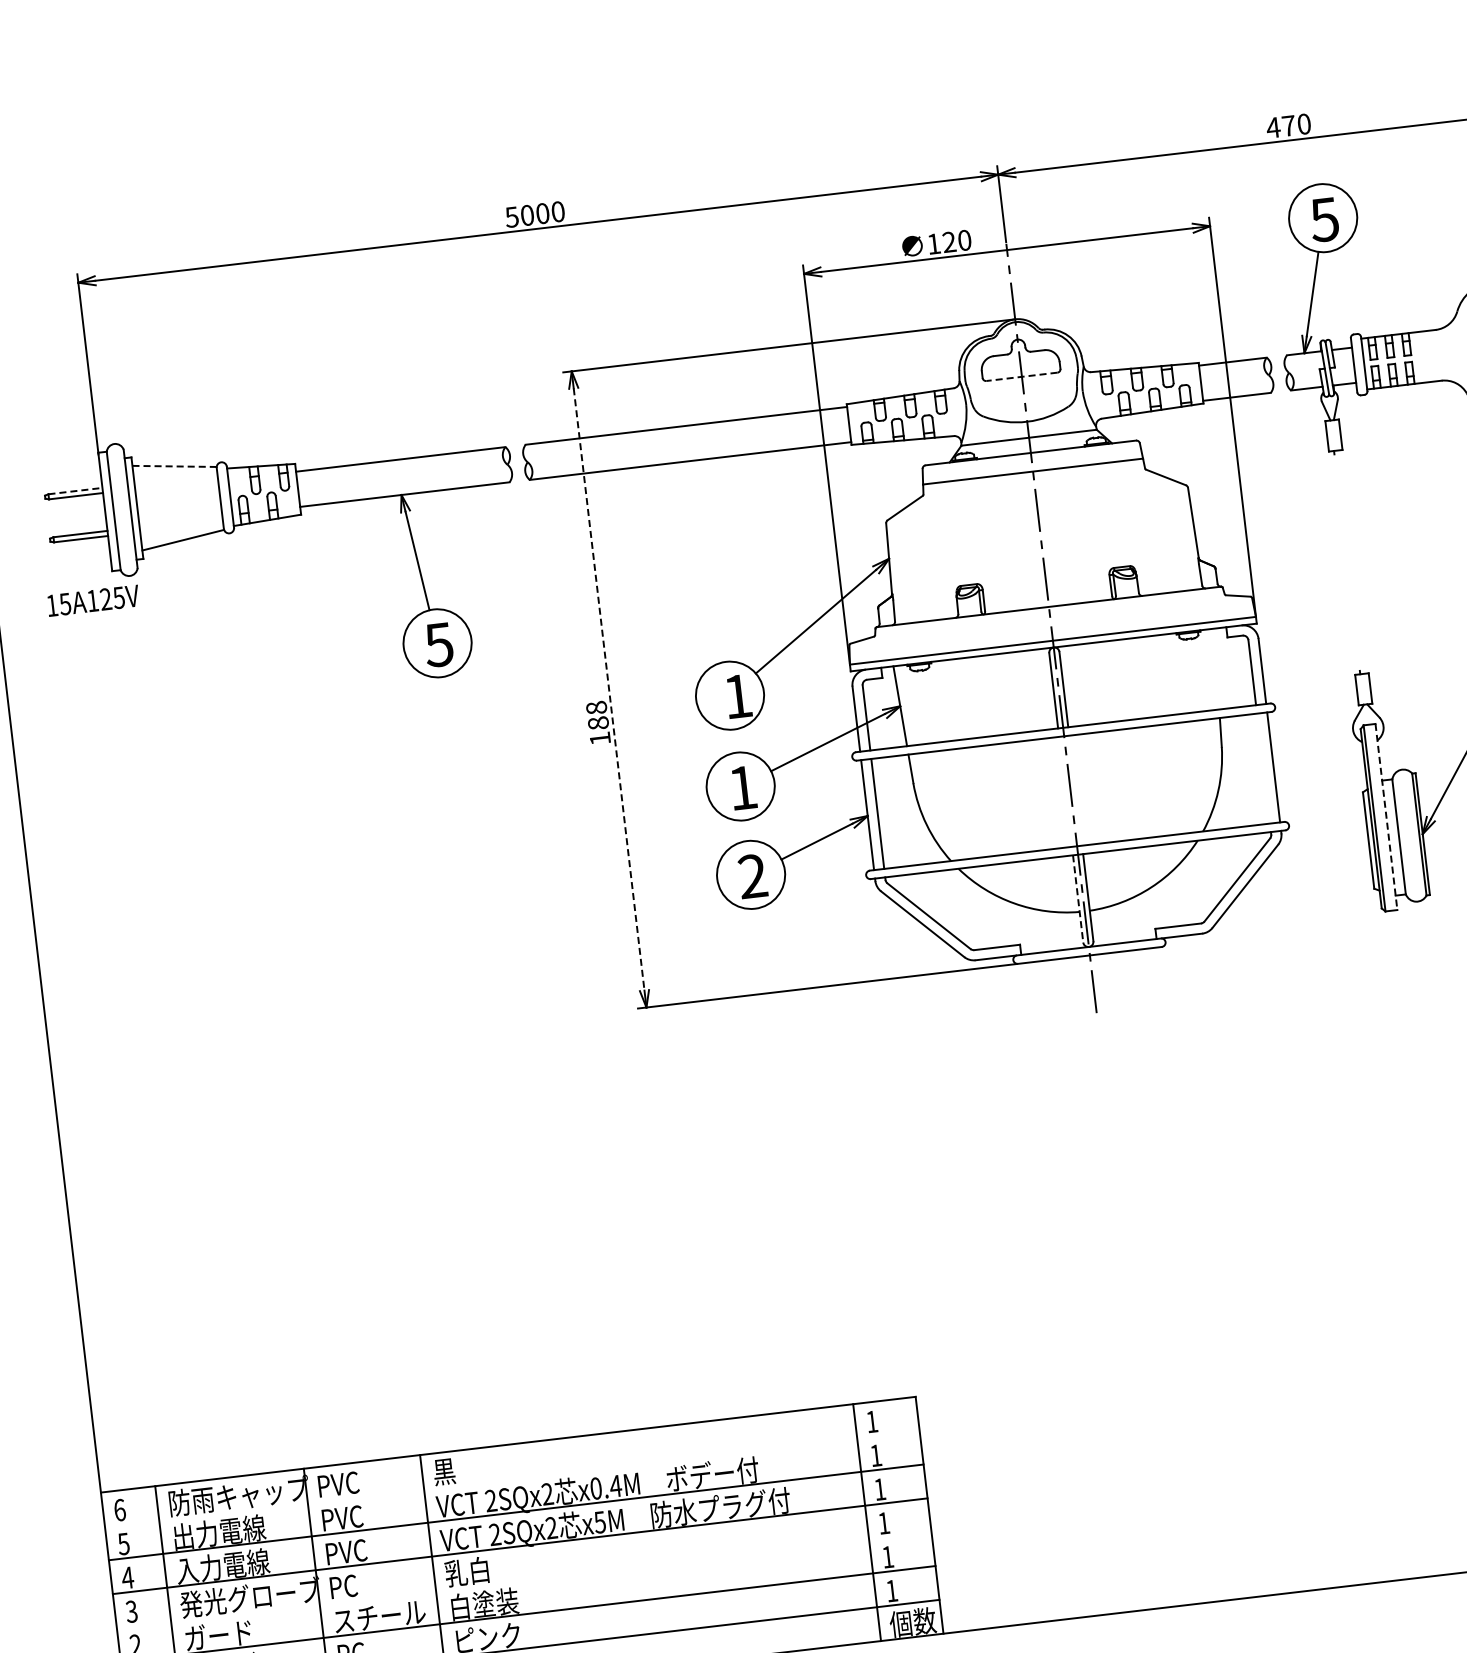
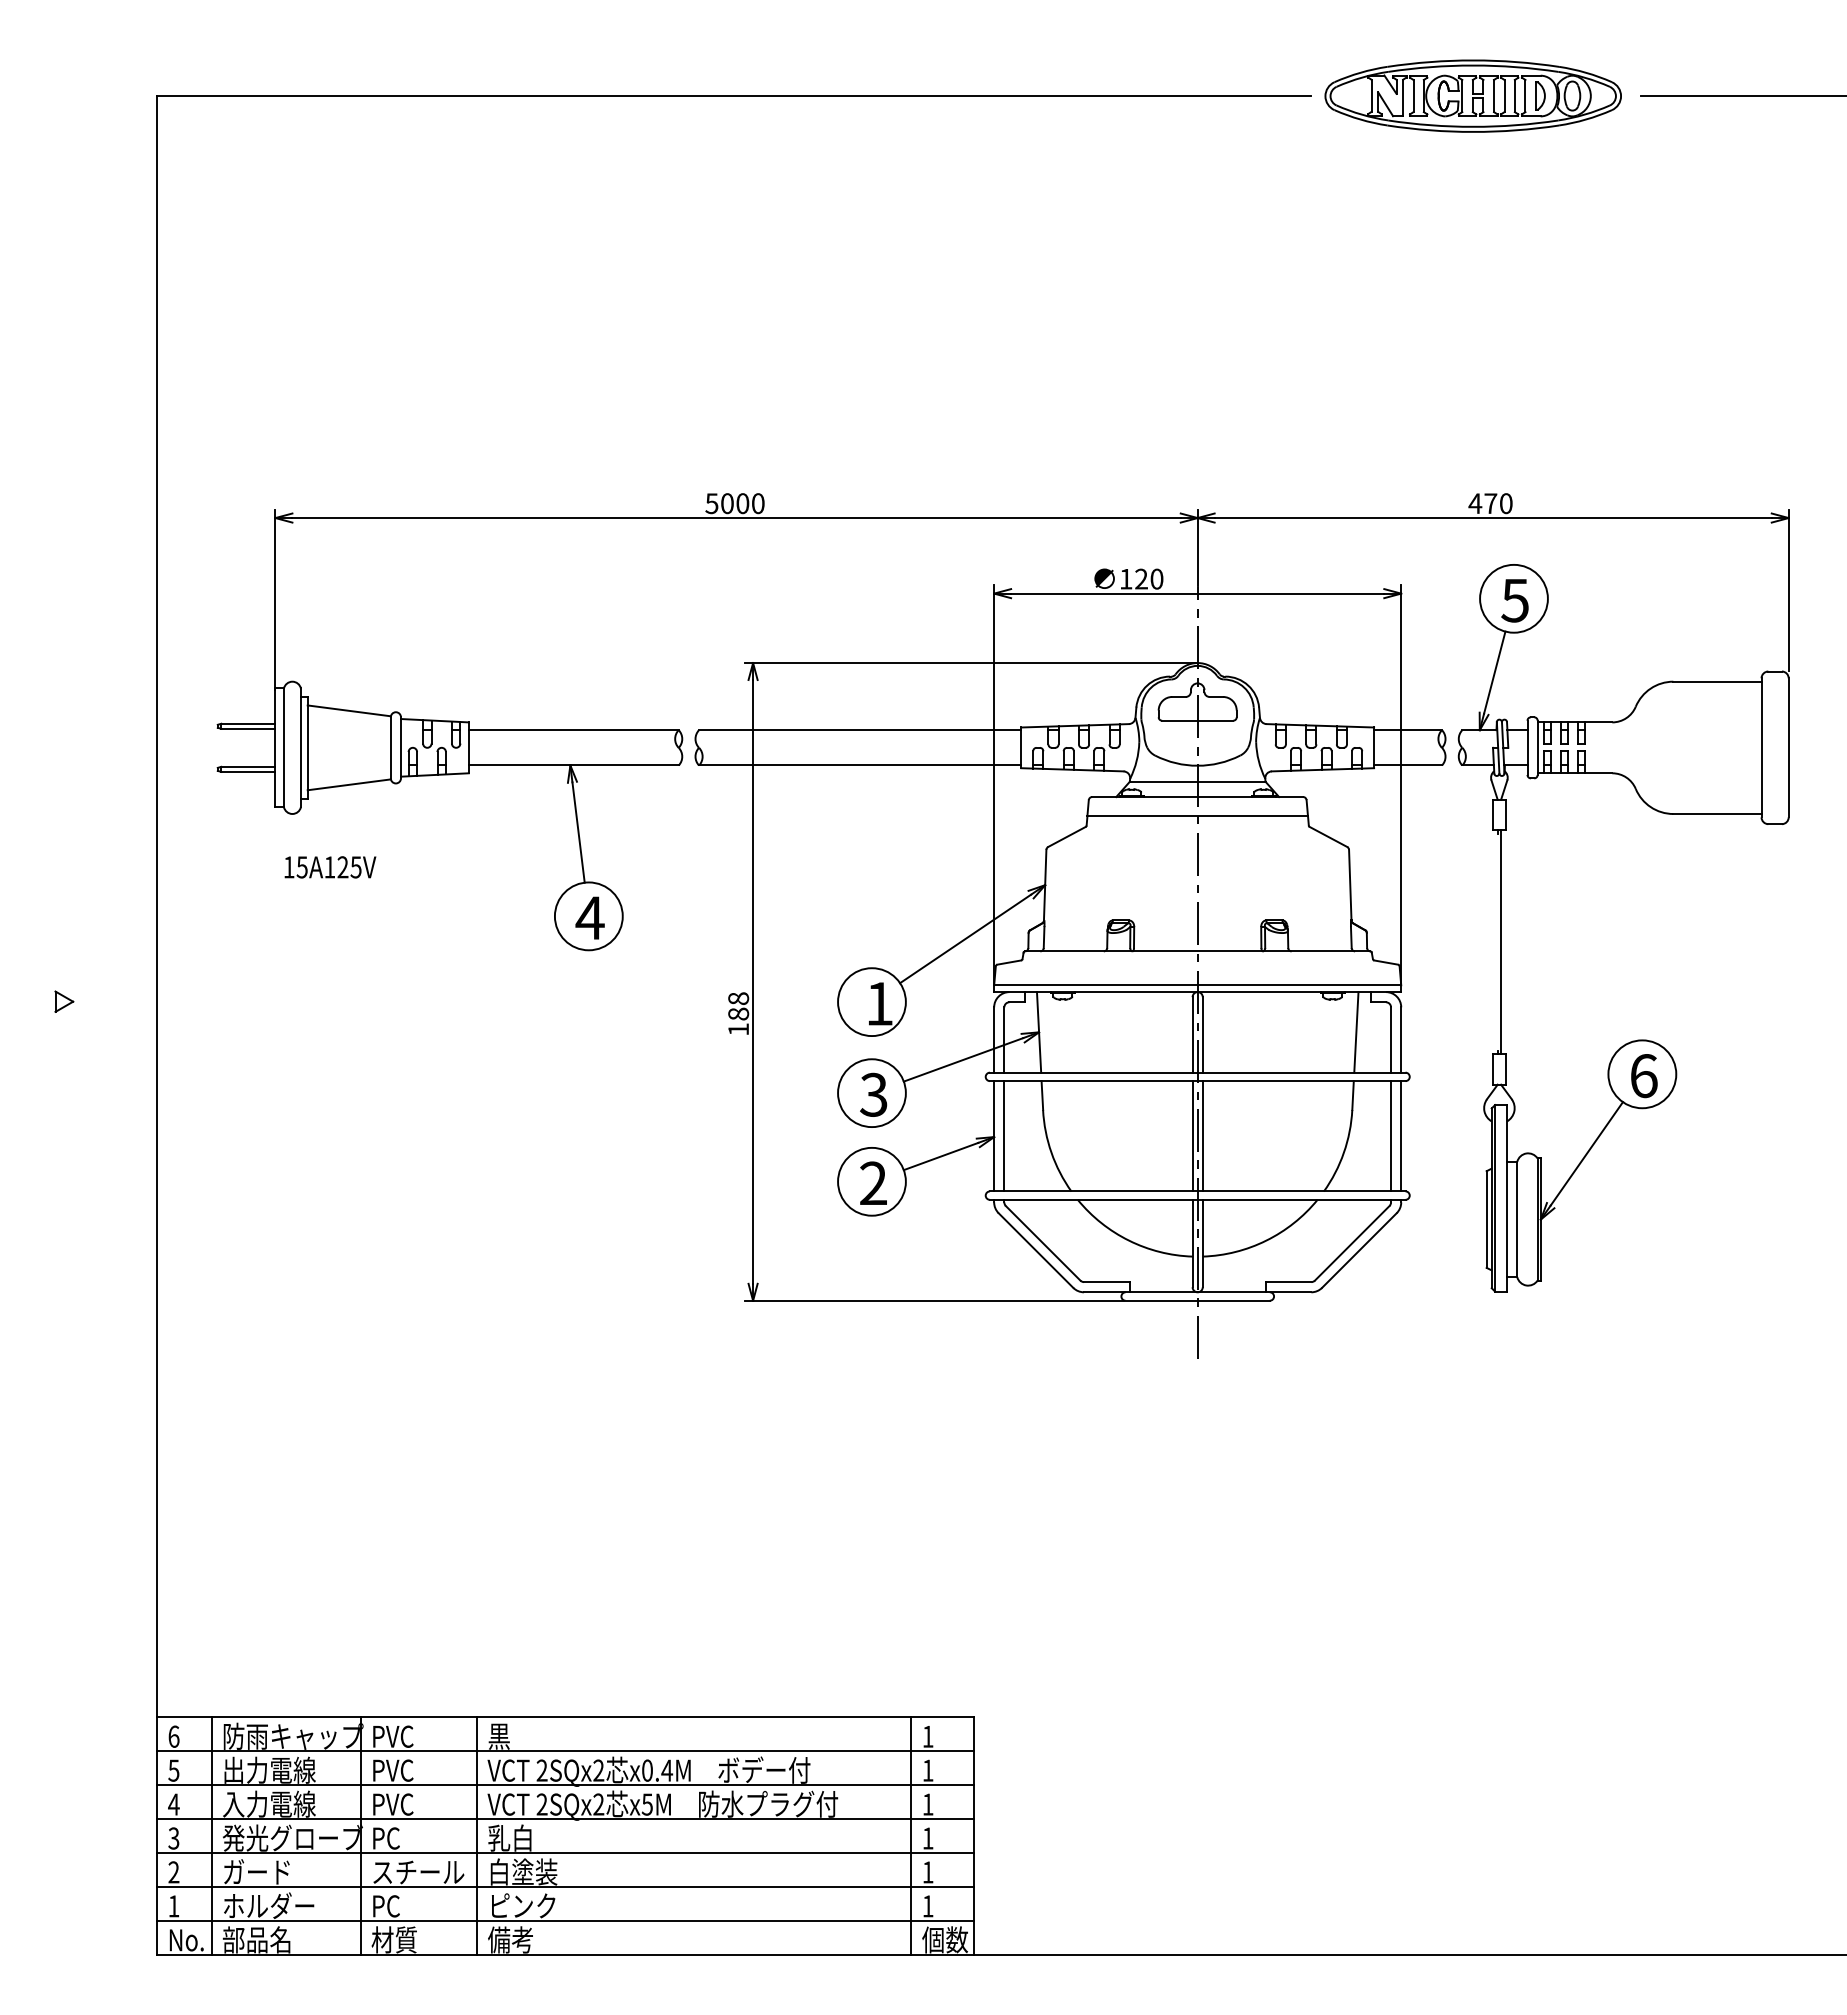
line: (1021, 376) -> (1197, 720), dashed -> solid
line: (174, 466) -> (349, 710), dashed -> solid
line: (75, 490) -> (248, 723), dashed -> solid
line: (1350, 562) -> (1501, 942), added
text: (93, 600) -> (330, 867), moved
text: (438, 645) -> (589, 918), 5 -> 4
line: (1216, 669) -> (1356, 1032), added
line: (609, 689) -> (753, 981), dashed -> solid
line: (1263, 768) -> (1391, 1136), added
text: (742, 787) -> (873, 1094), 1 -> 3
line: (1075, 791) -> (1202, 1136), added
line: (1065, 792) -> (1192, 1136), added
line: (1386, 817) -> (1507, 1198), dashed -> solid
line: (1078, 898) -> (1192, 1243), dashed -> solid
line: (512, 1479) -> (565, 1751), added
line: (523, 1579) -> (565, 1852), added

